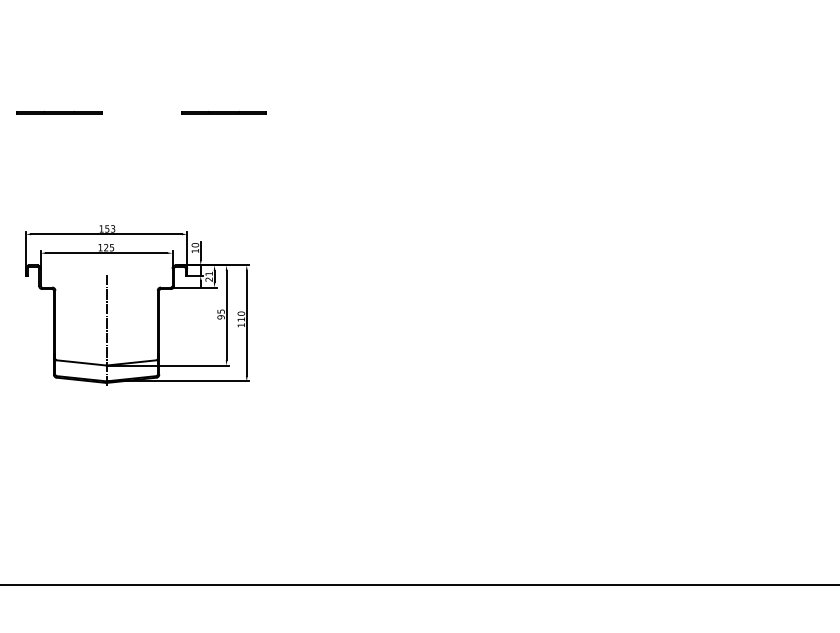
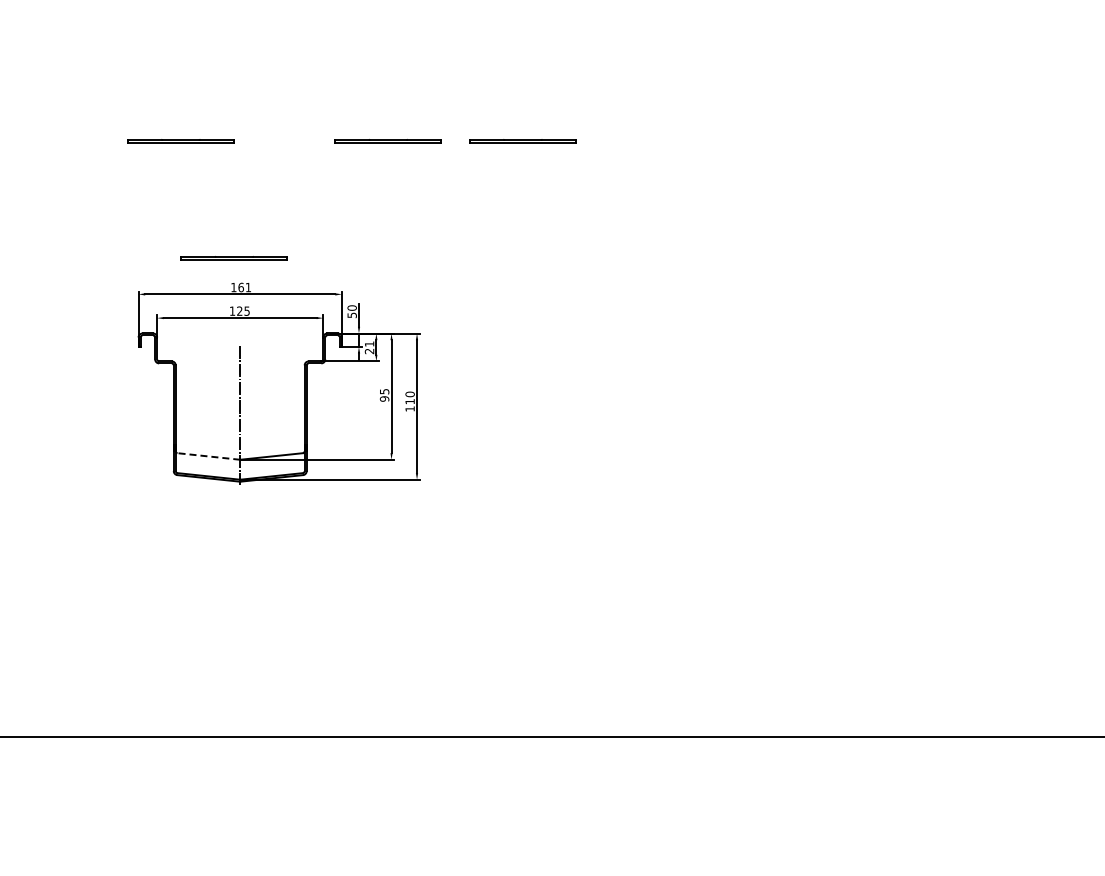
line: (330, 112) -> (522, 140), added
line: (101, 205) -> (233, 257), added
text: (109, 228) -> (244, 287), 153 -> 161
text: (194, 251) -> (351, 315), 10 -> 50
line: (81, 362) -> (208, 456), solid -> dashed

